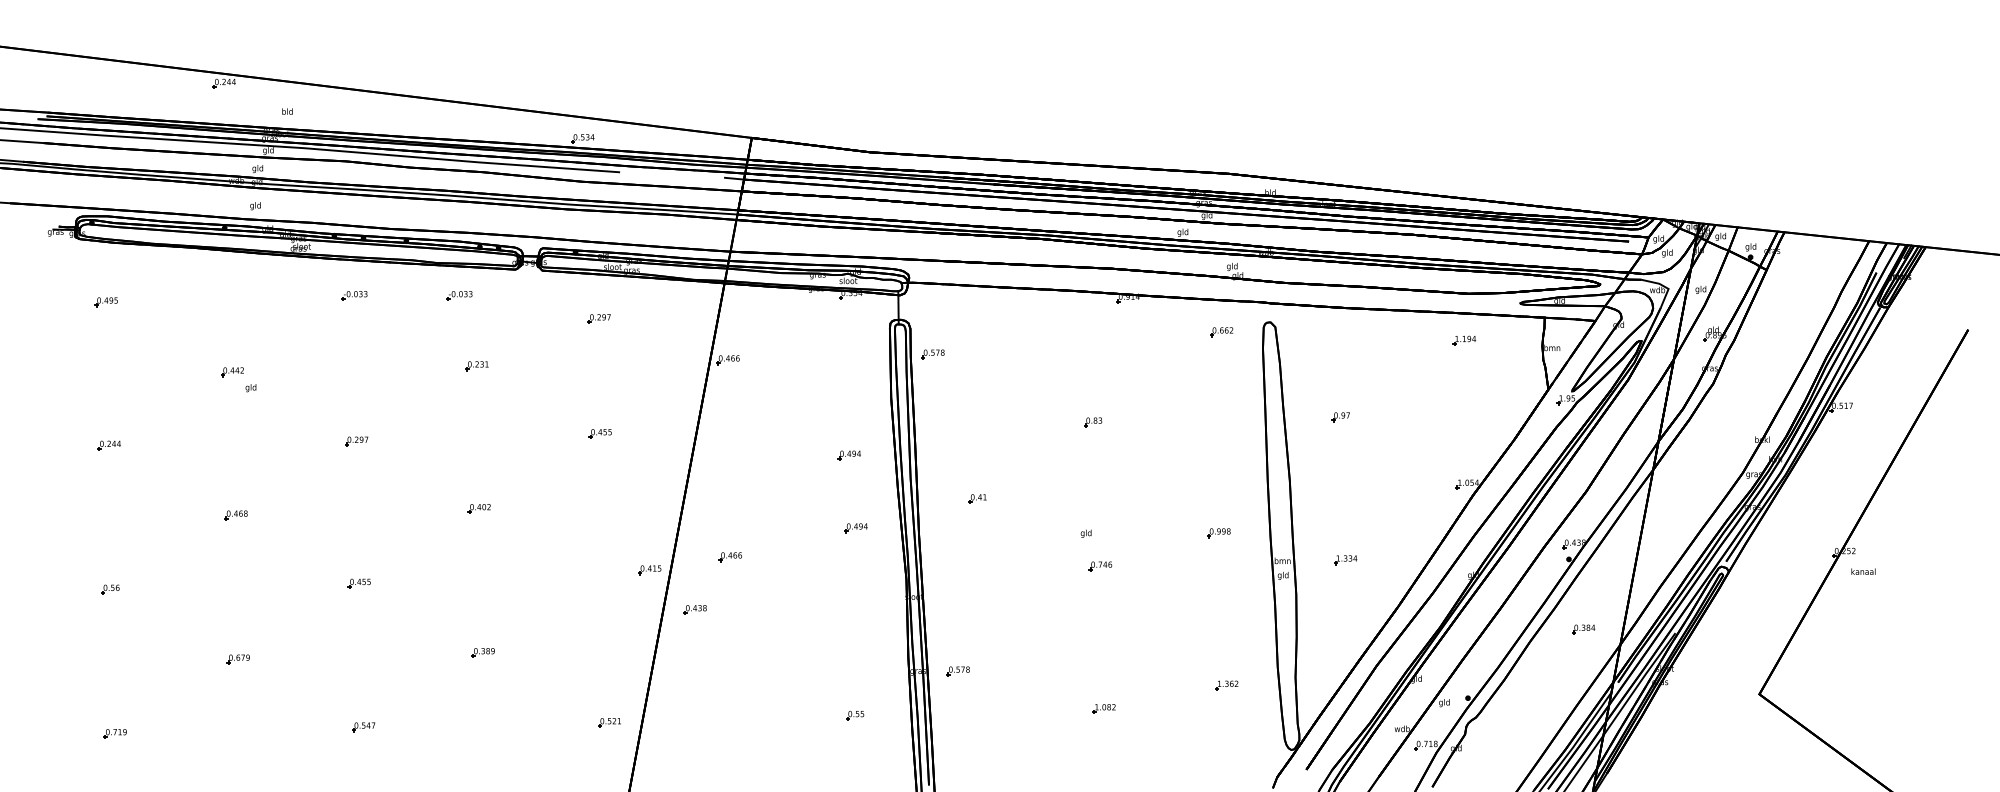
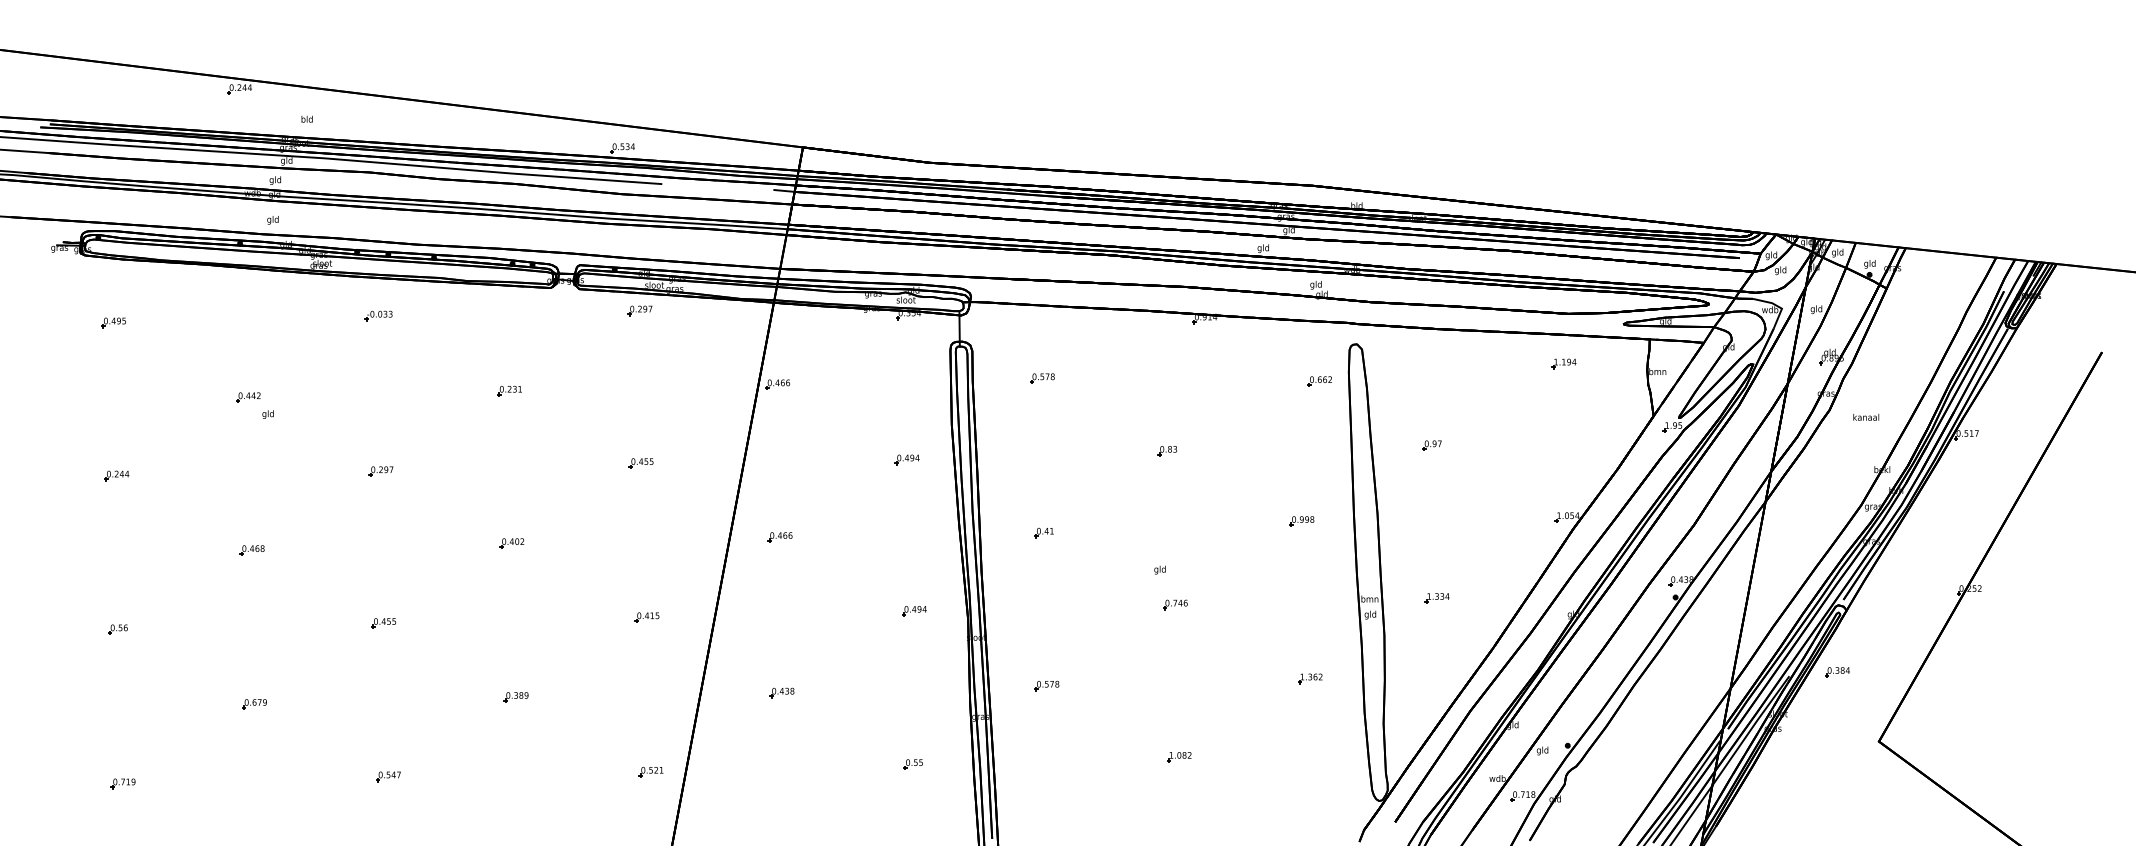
part: (459, 295) -> (490, 315), removed
part: (598, 318) -> (639, 310), moved
part: (1221, 332) -> (1319, 381), moved
part: (932, 354) -> (1041, 378), moved
part: (848, 455) -> (906, 459), moved
part: (855, 528) -> (913, 611), moved
part: (1218, 533) -> (1301, 521), moved
part: (729, 557) -> (779, 537), moved
part: (649, 570) -> (646, 617), moved
text: (1863, 571) -> (1866, 417), moved
part: (694, 609) -> (781, 692), moved
part: (1583, 629) -> (1837, 672), moved
part: (957, 671) -> (1046, 686), moved
part: (1226, 685) -> (1309, 678), moved

